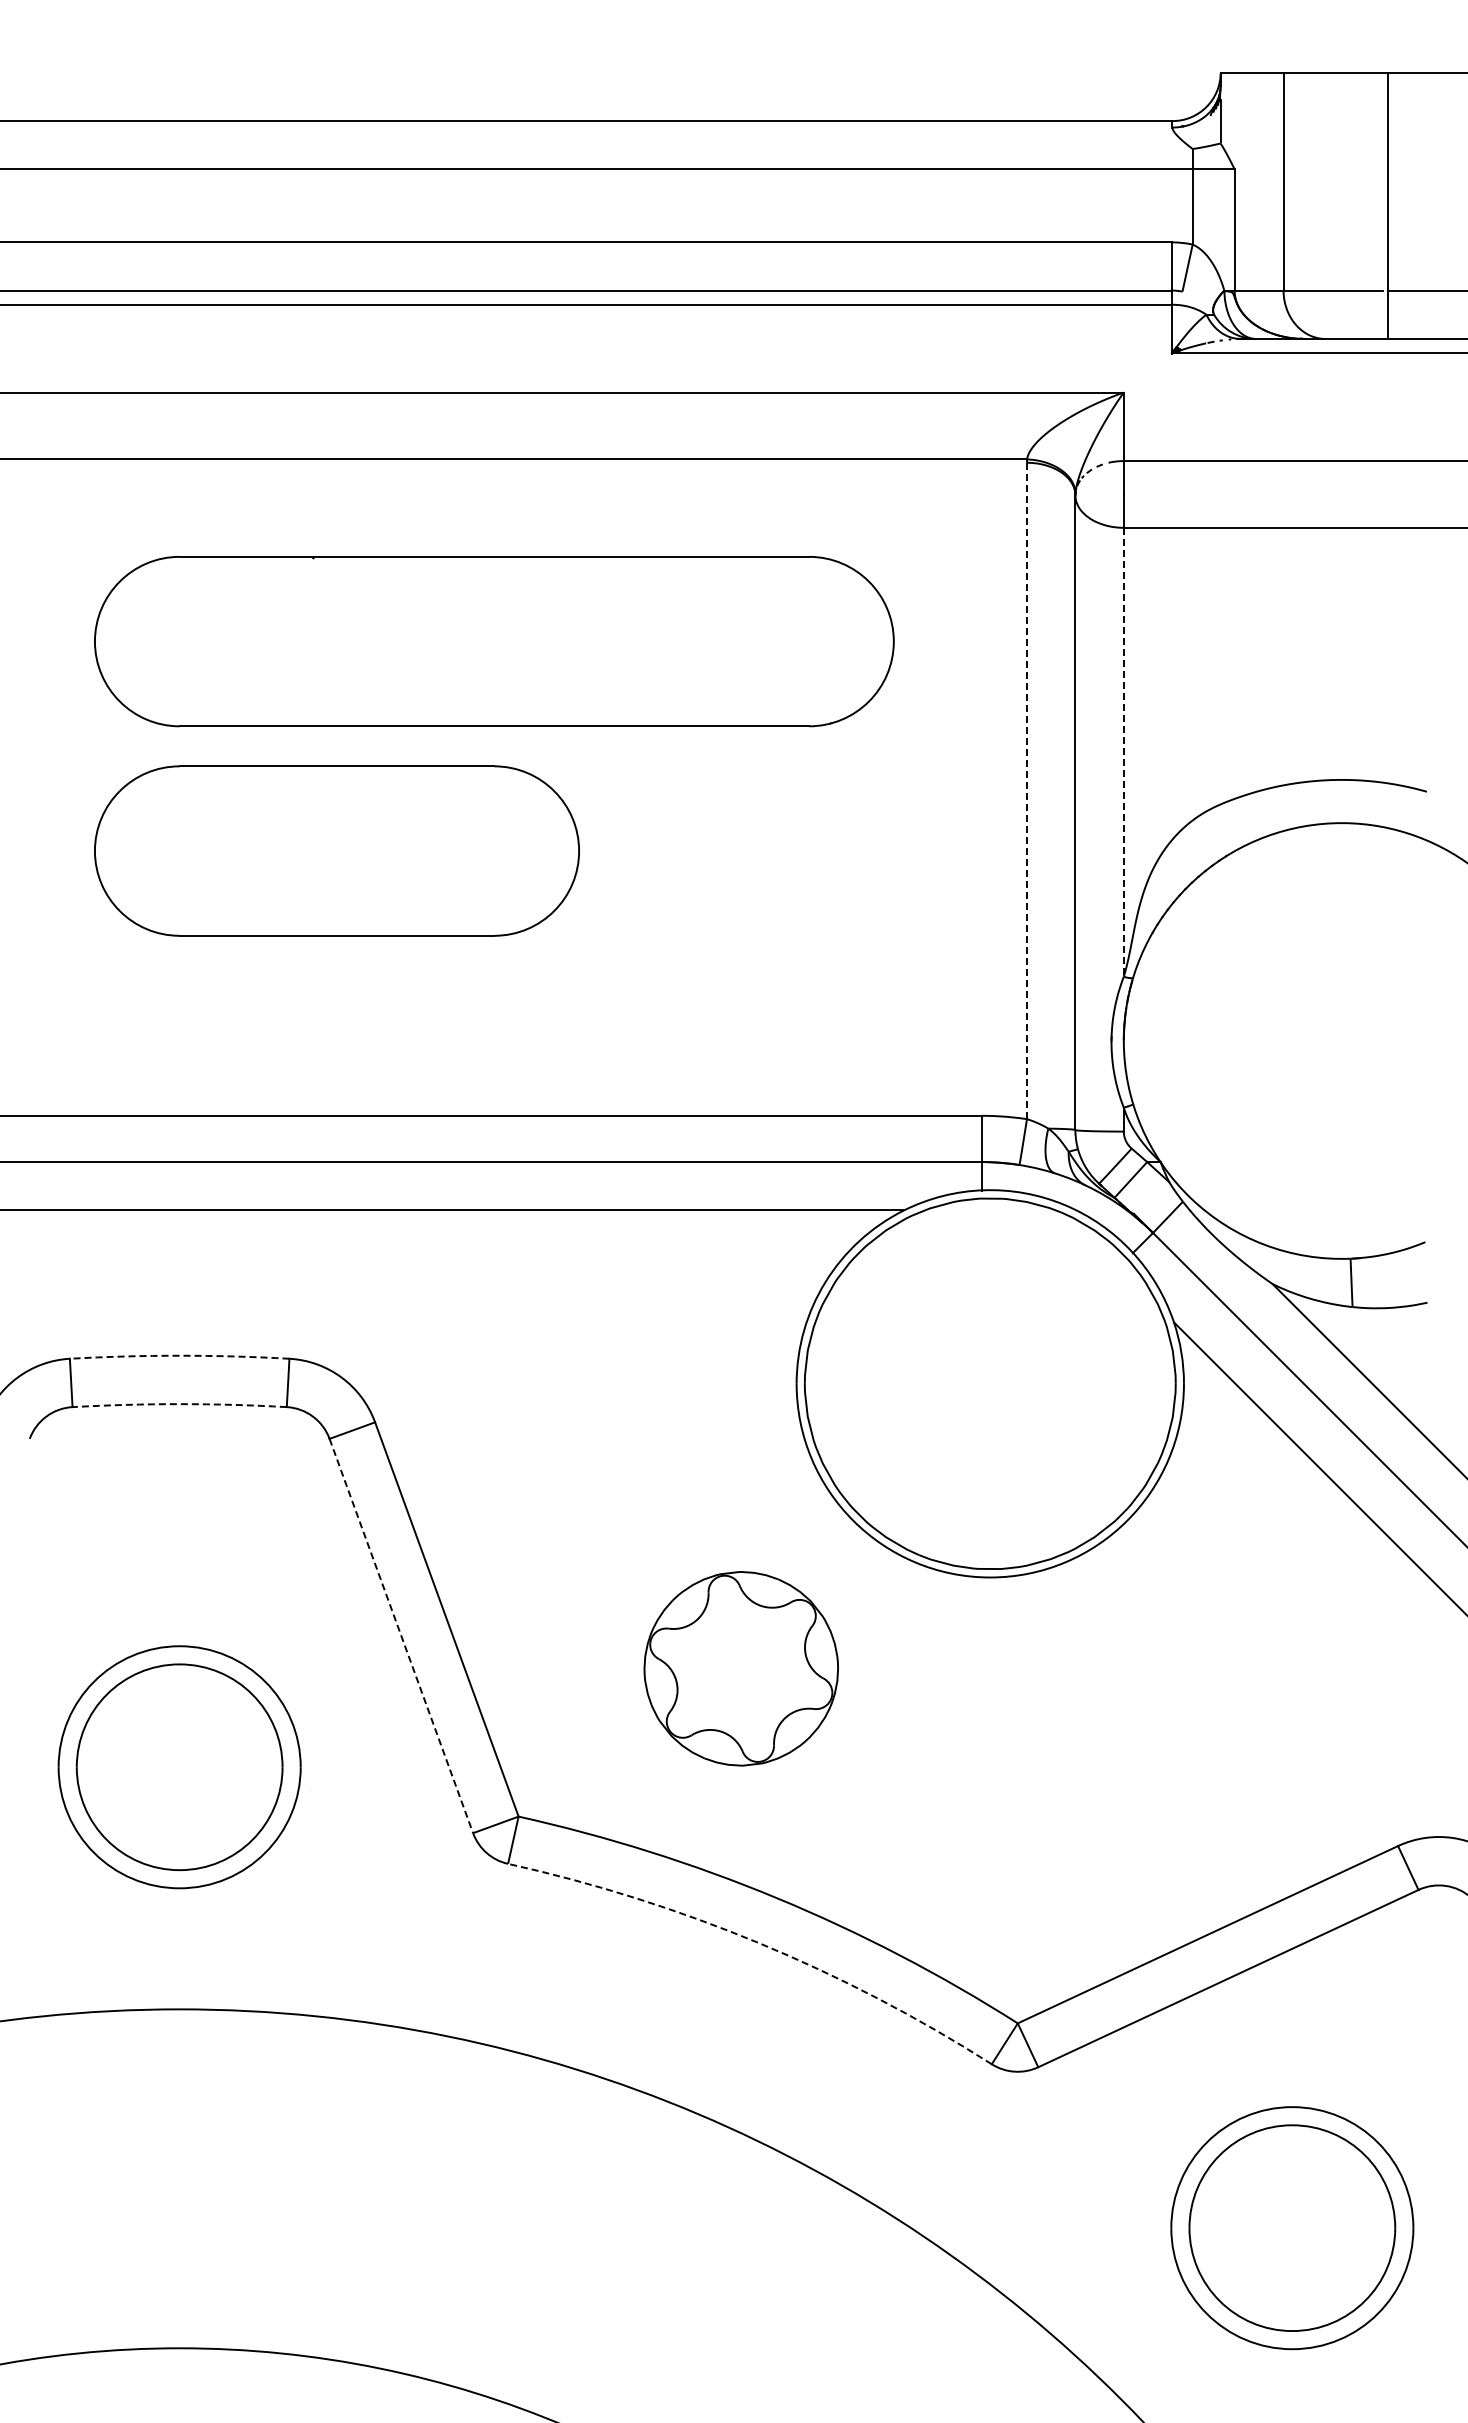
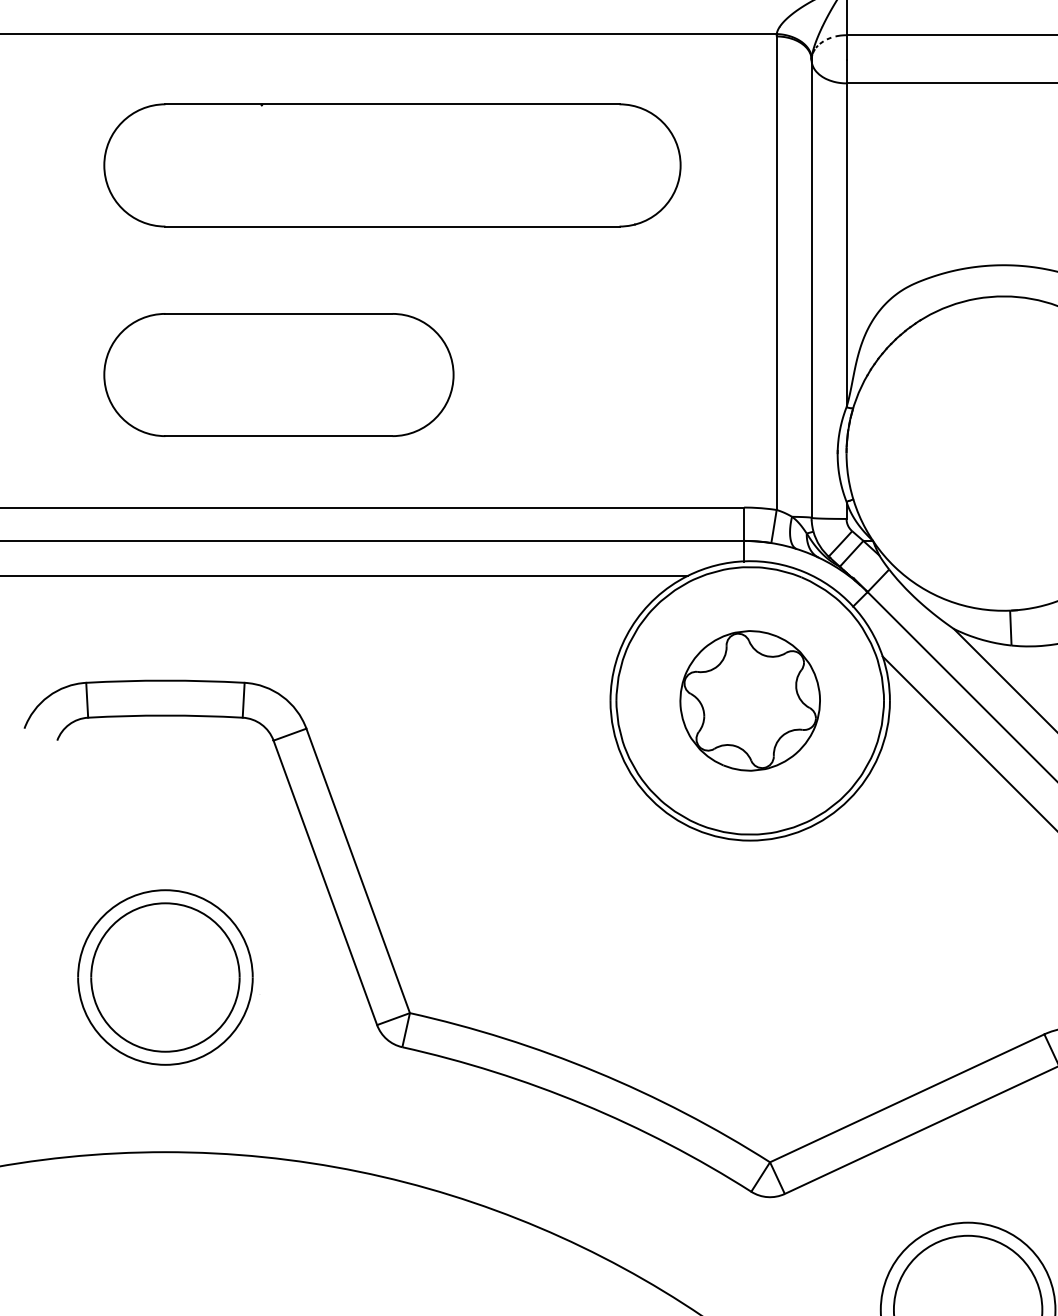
line: (1123, 752) -> (846, 245), dashed -> solid
line: (1026, 790) -> (776, 272), dashed -> solid
part: (336, 850) -> (278, 374), moved
arc: (179, 1355) -> (165, 680), dashed -> solid
arc: (179, 1404) -> (165, 715), dashed -> solid
line: (401, 1636) -> (325, 883), dashed -> solid
part: (740, 1668) -> (749, 700), moved
arc: (758, 1942) -> (583, 1103), dashed -> solid

